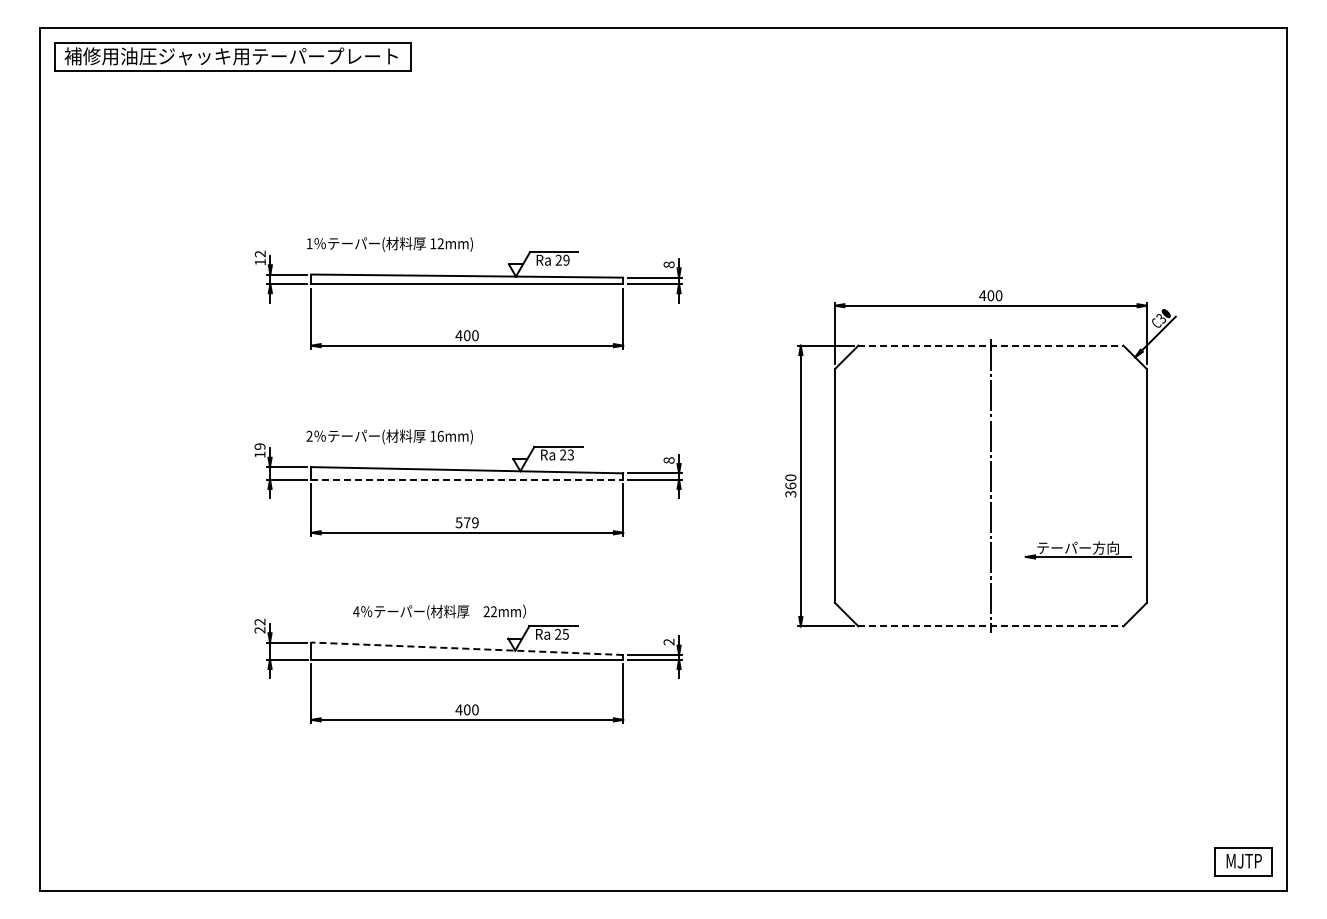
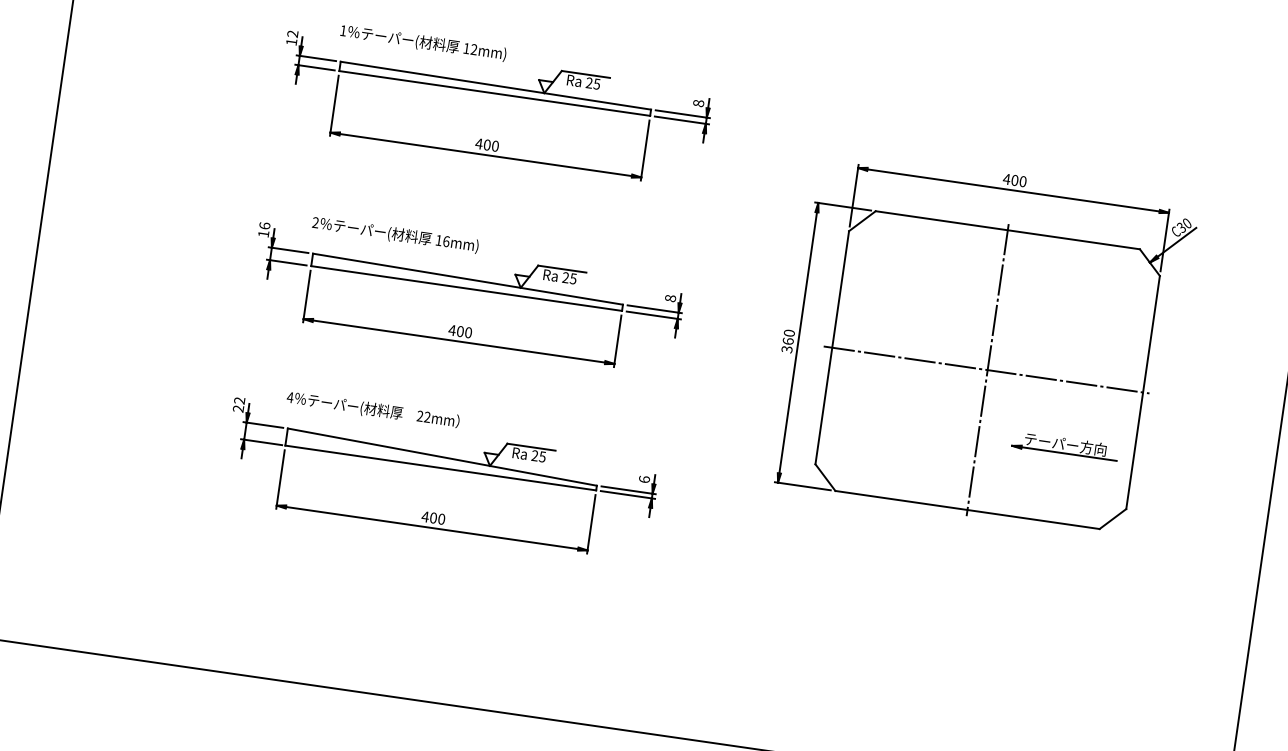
text: (566, 259) -> (597, 83), 29 -> 25
line: (990, 345) -> (1007, 230), dashed -> solid
text: (259, 446) -> (264, 225), 19 -> 16
text: (570, 454) -> (573, 278), 23 -> 25
line: (467, 479) -> (466, 288), dashed -> solid
line: (989, 486) -> (986, 370), added
text: (466, 522) -> (459, 331), 579 -> 400
text: (439, 611) -> (373, 409), moved
line: (990, 626) -> (967, 510), dashed -> solid
text: (668, 641) -> (643, 478), 2 -> 6
line: (466, 648) -> (441, 456), dashed -> solid

